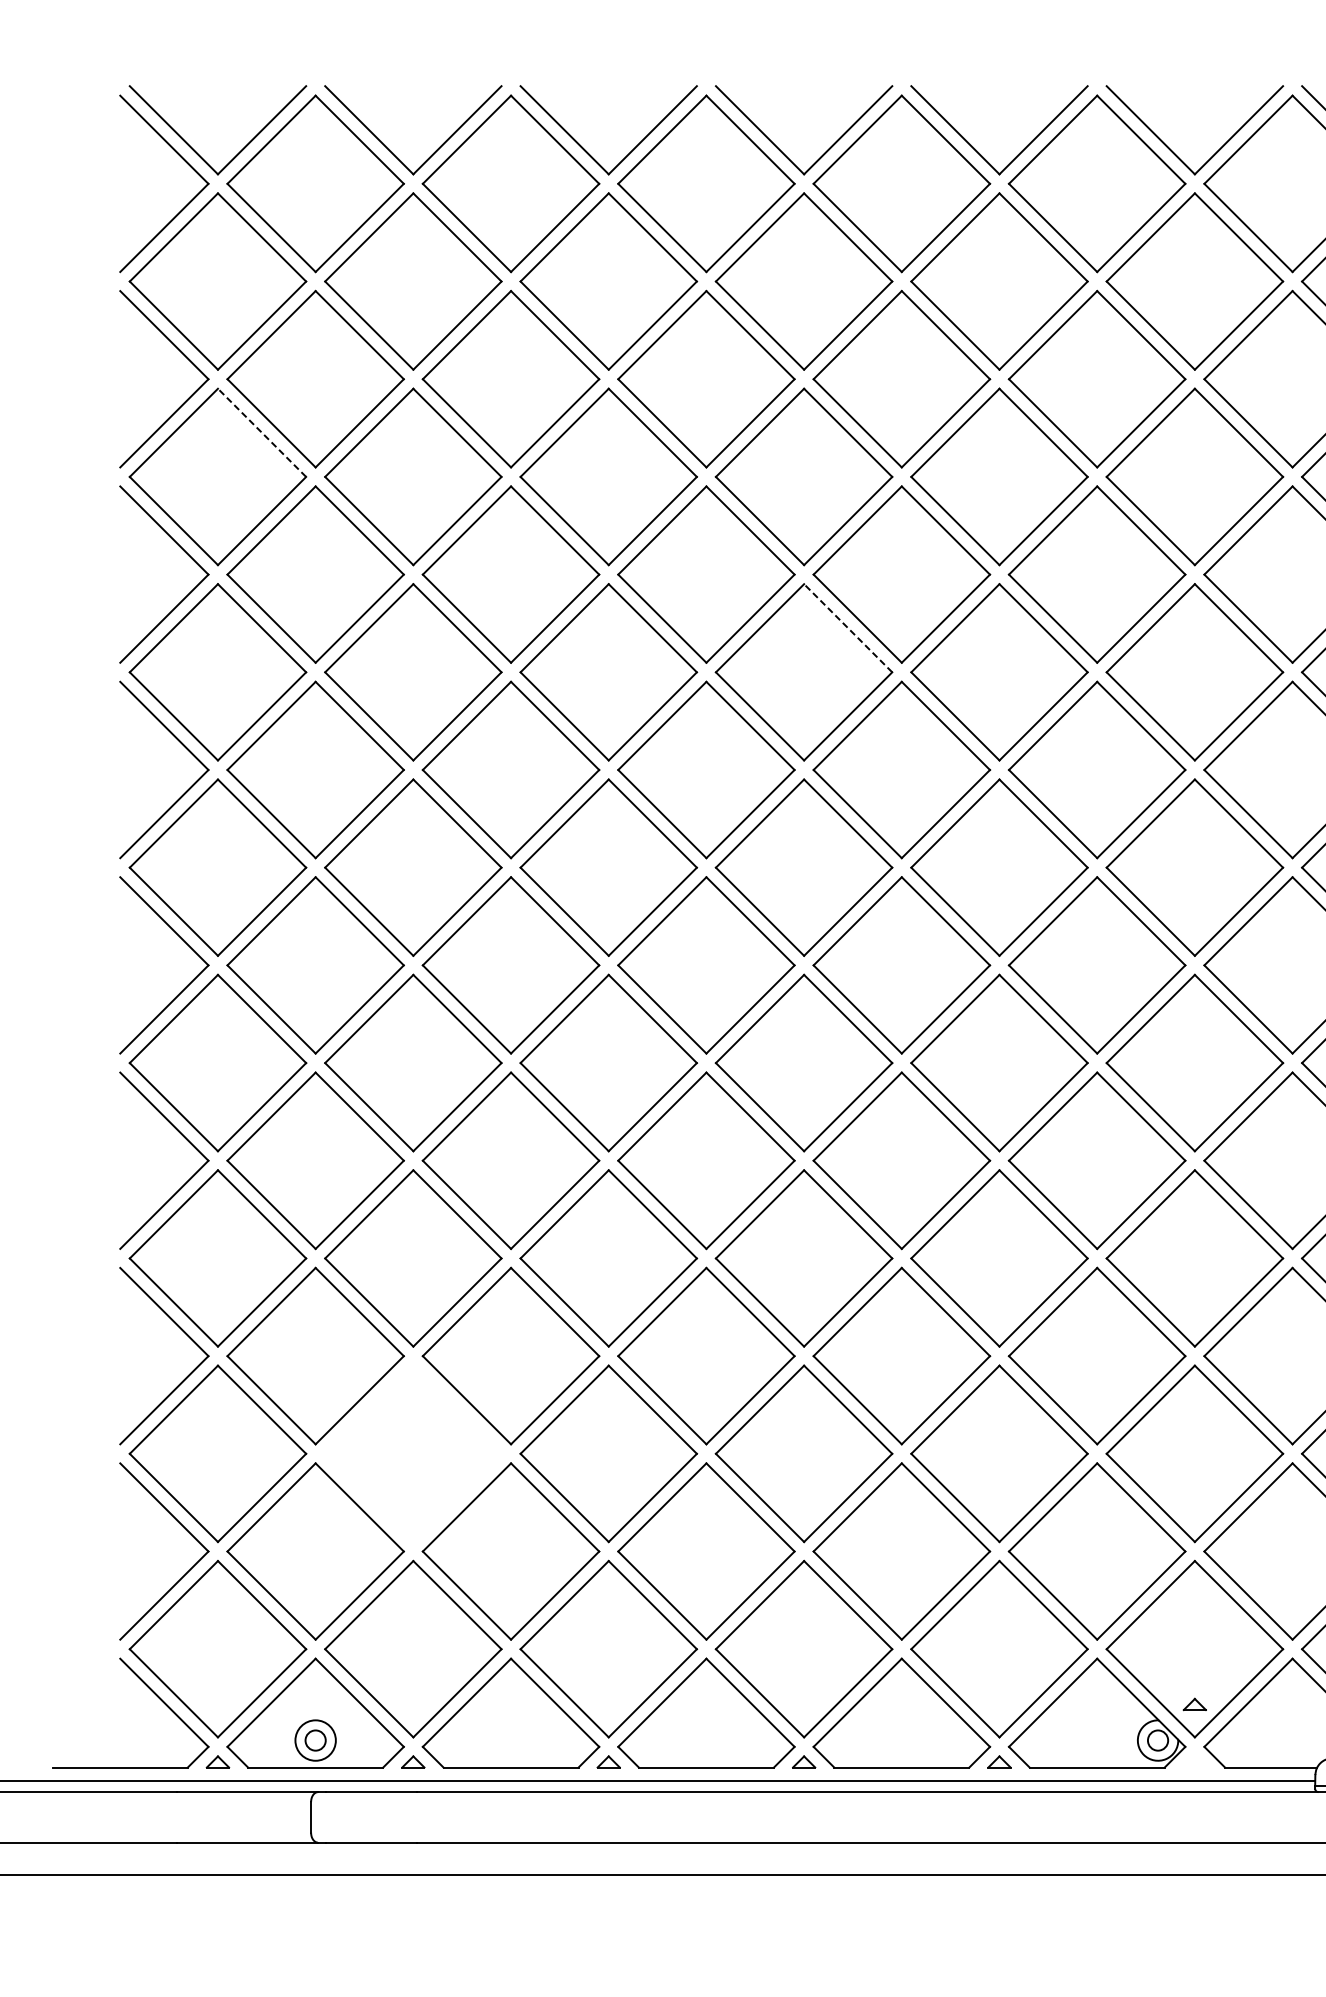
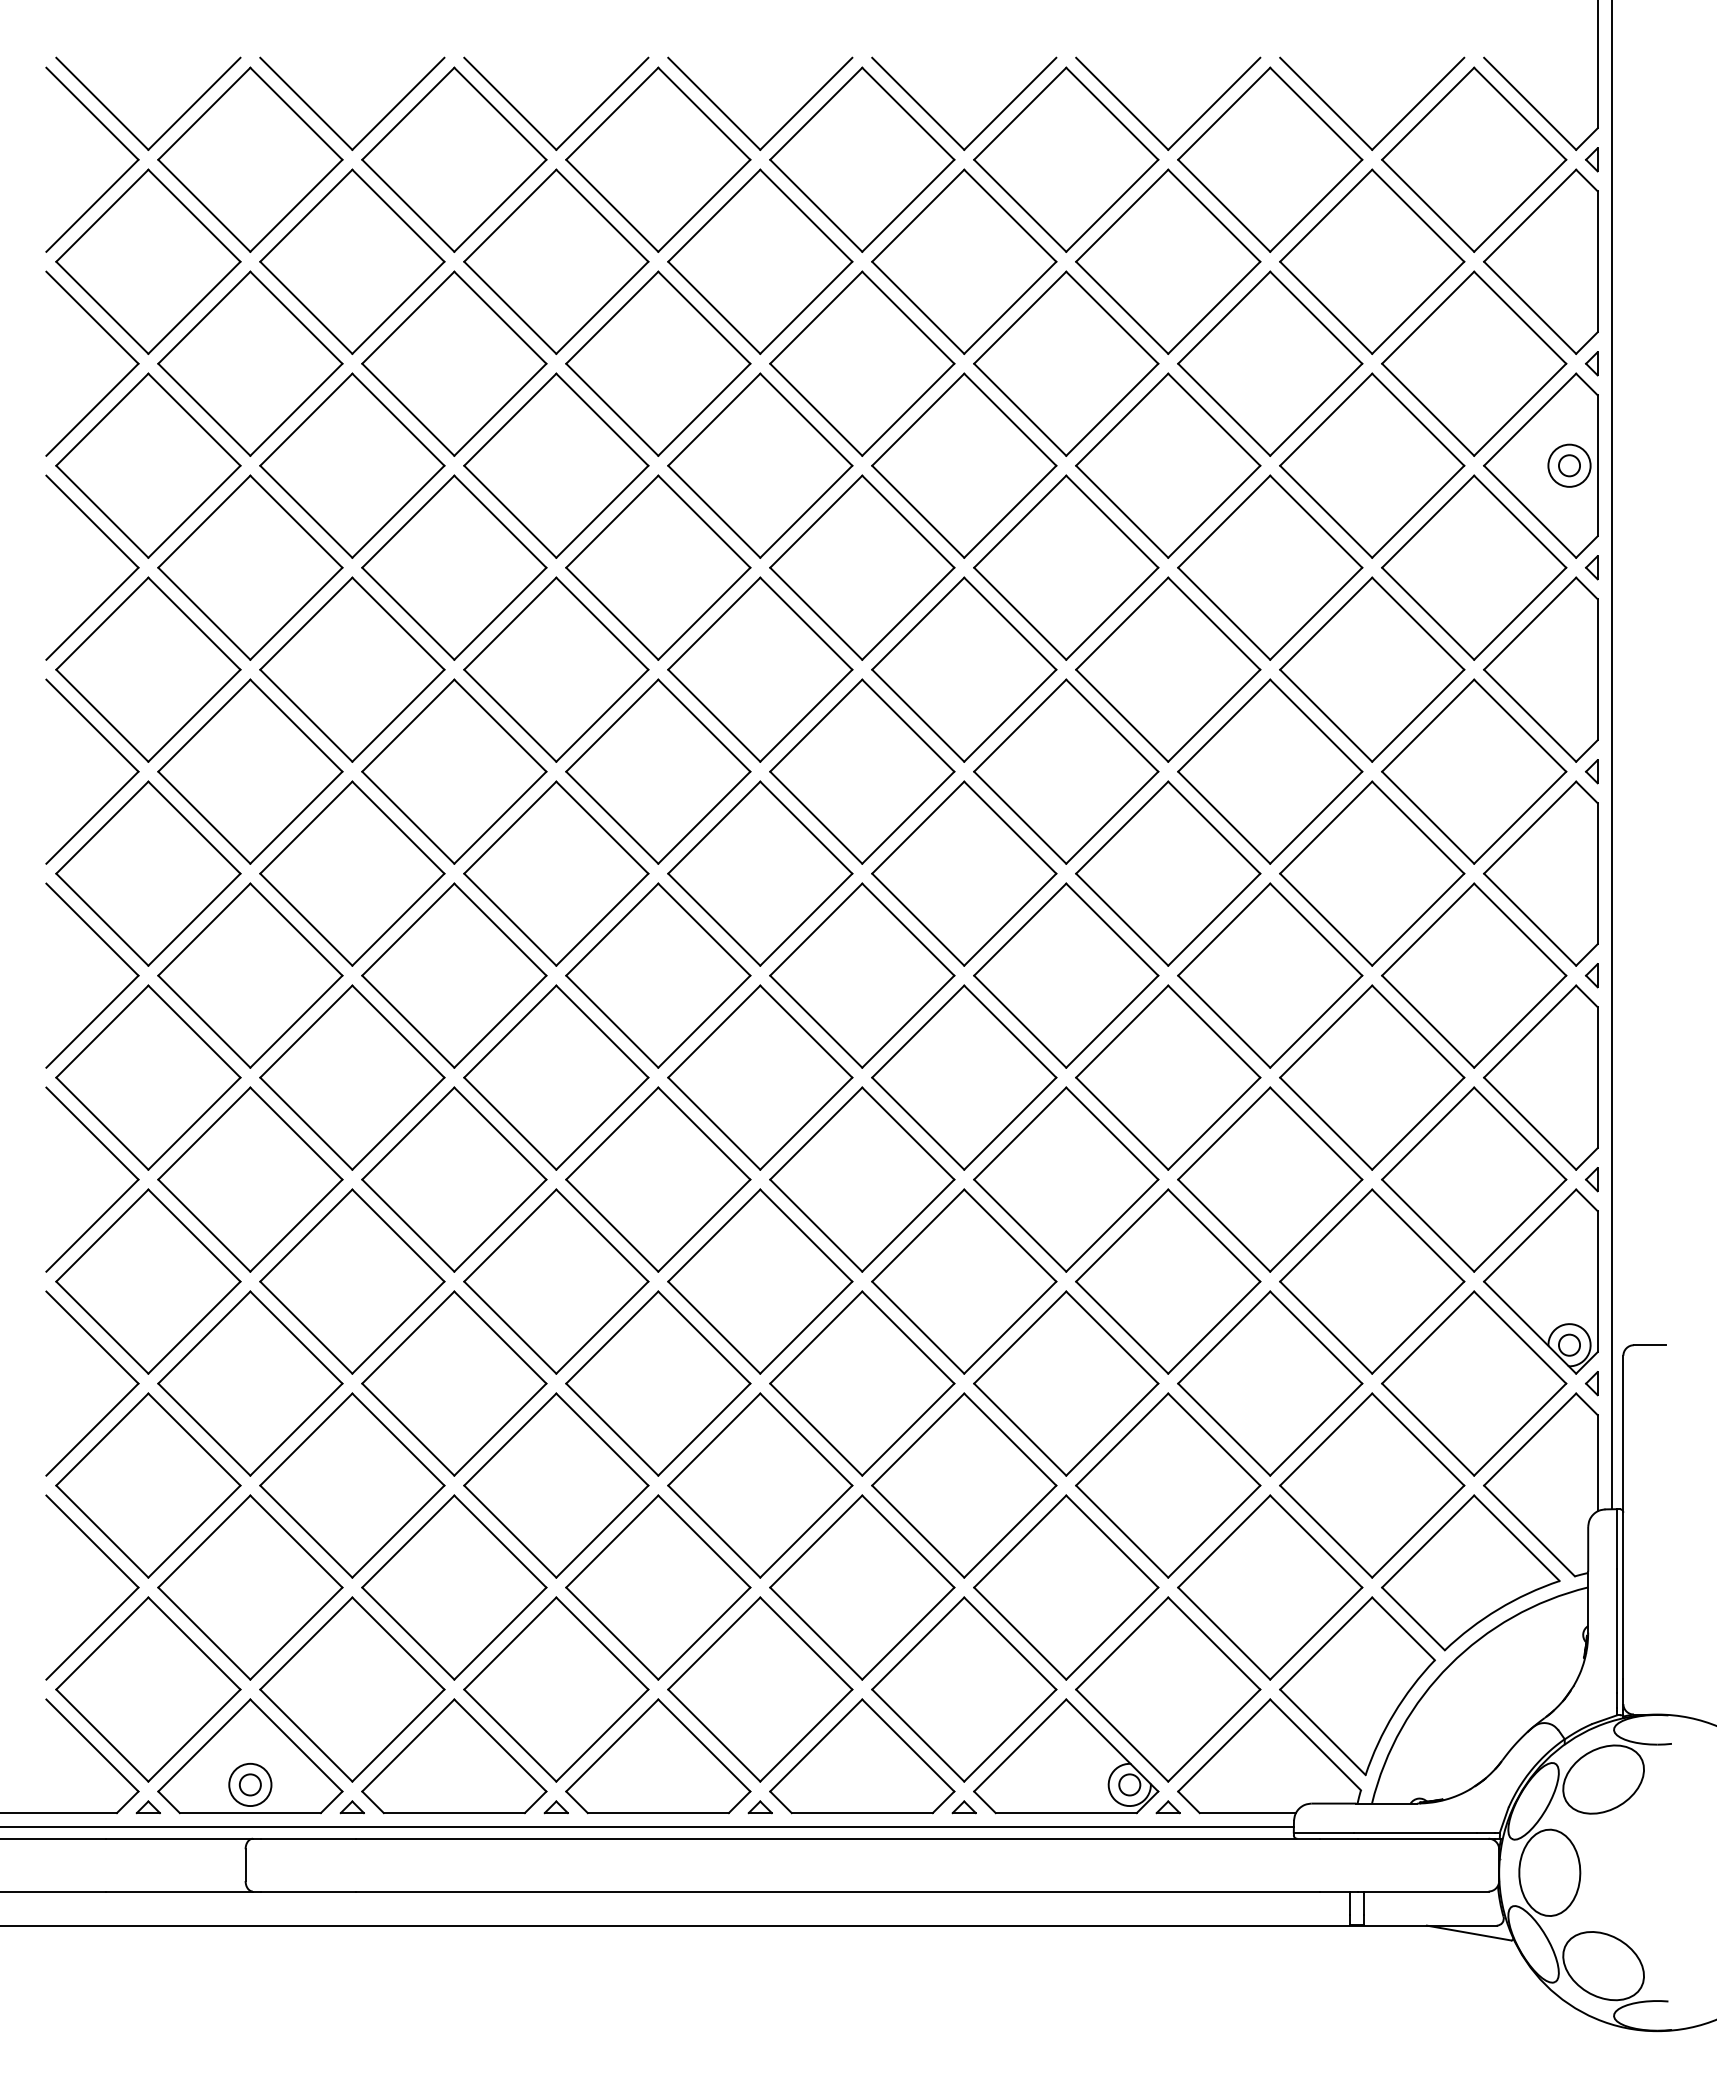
line: (262, 432) -> (194, 419), dashed -> solid
line: (847, 628) -> (805, 623), dashed -> solid
part: (413, 1453) -> (352, 1485), added
part: (1194, 1704) -> (1167, 1807), moved

